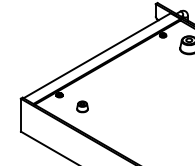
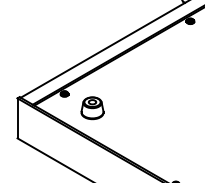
part: (82, 106) -> (92, 107), size x1.67

